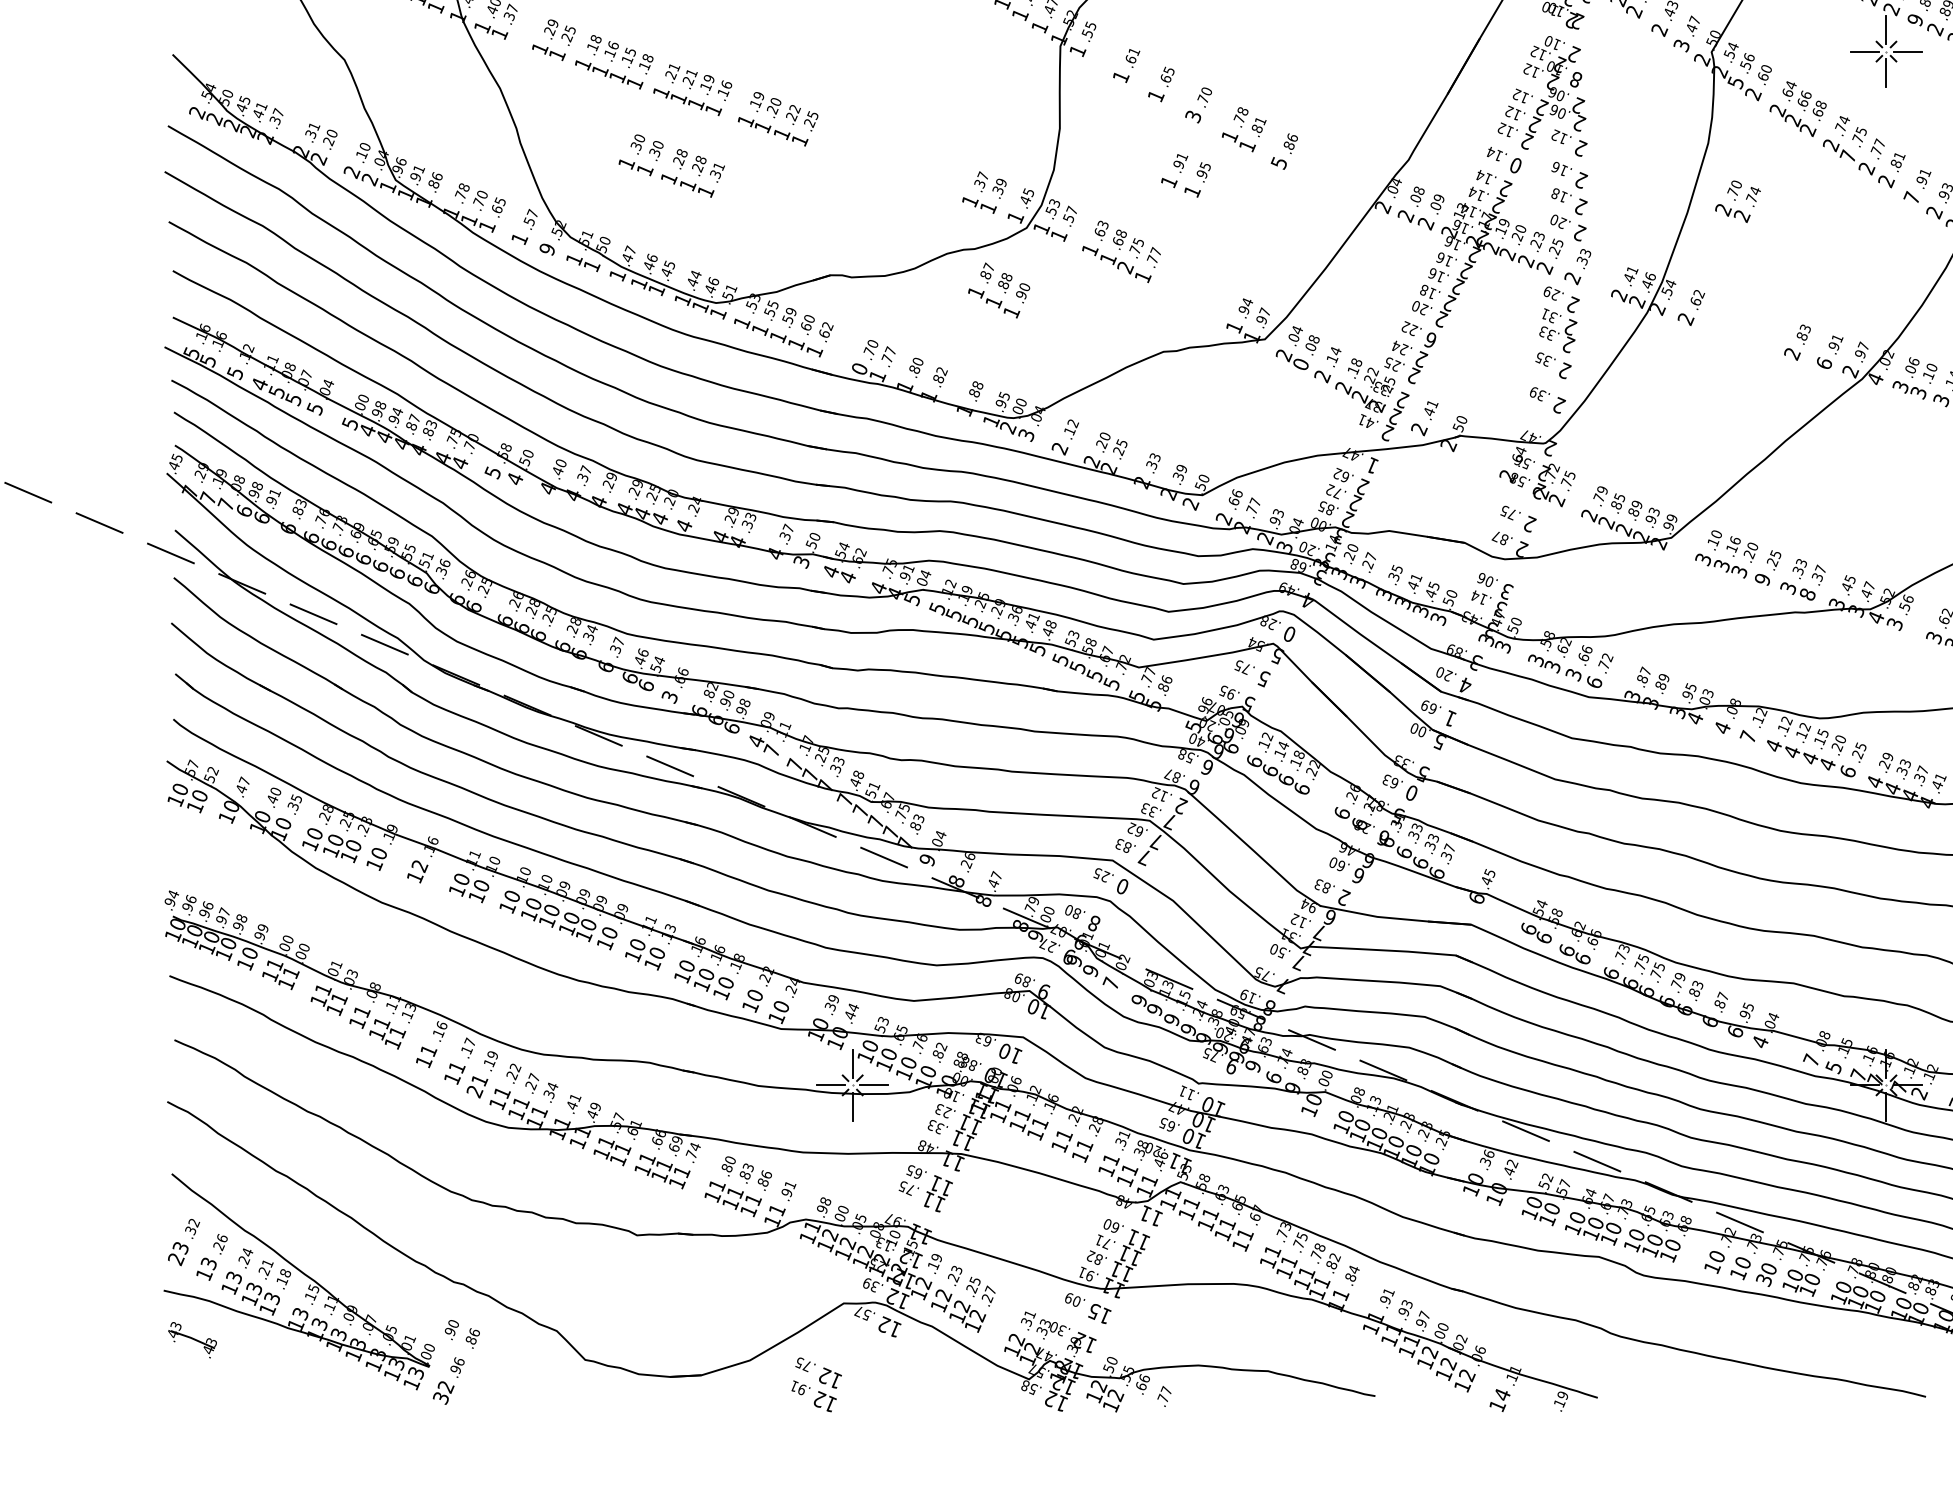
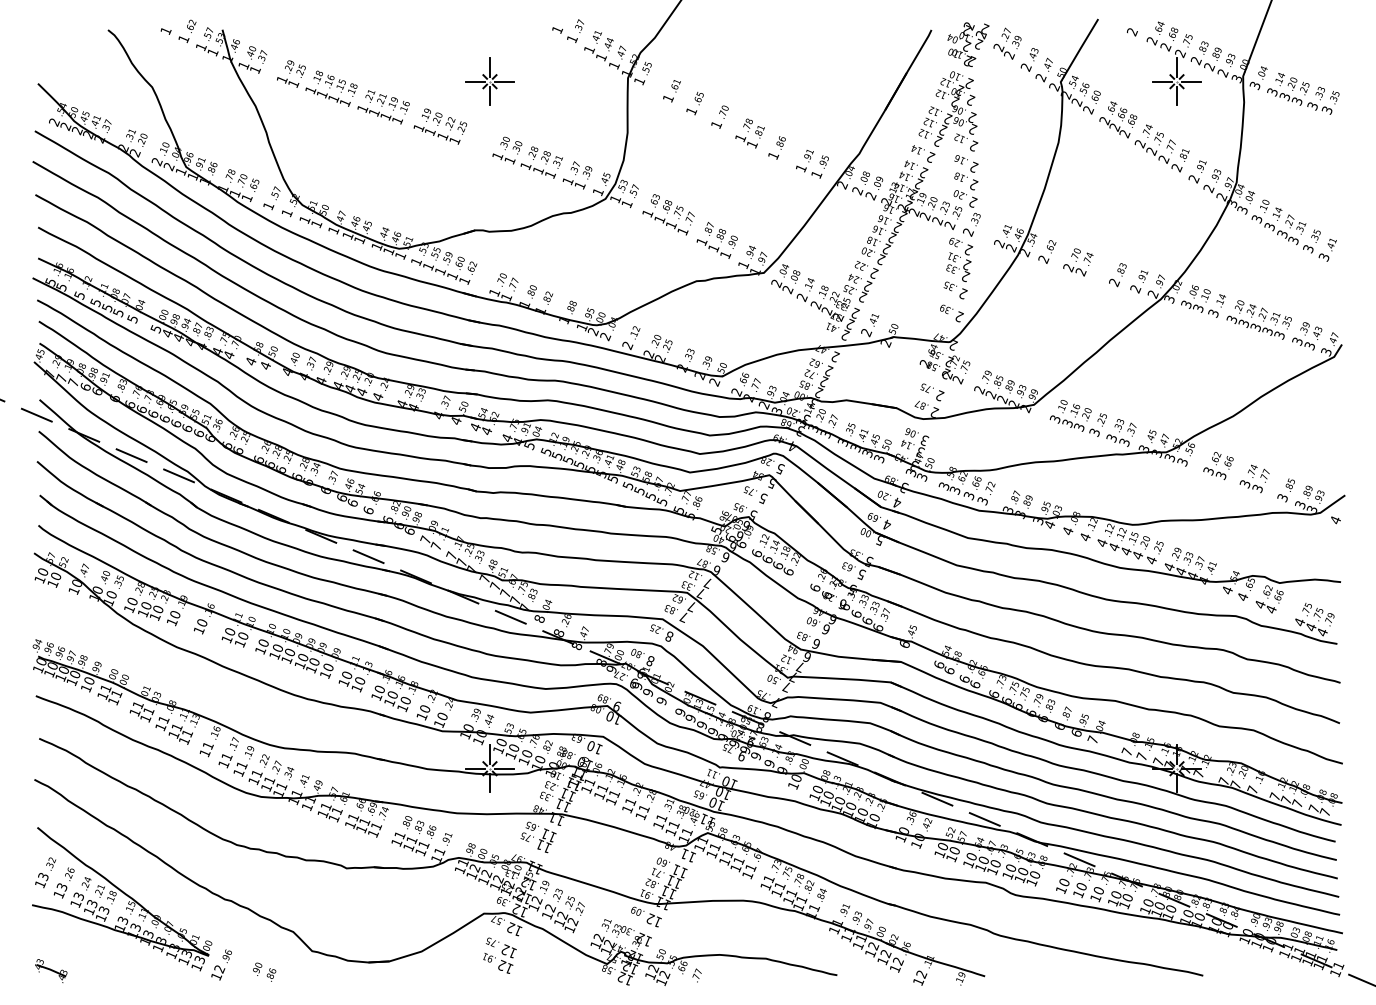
text: (1914, 21) -> (1195, 61), 9 -> 2
text: (1681, 45) -> (1040, 77), 3 -> 2
part: (852, 51) -> (489, 81), added
text: (1575, 78) -> (970, 99), 8 -> 2
text: (1735, 81) -> (1076, 101), 5 -> 2
text: (1193, 117) -> (716, 125), 3 -> 1
text: (1848, 155) -> (1151, 150), 7 -> 2
text: (1279, 162) -> (773, 155), 5 -> 1
text: (1517, 164) -> (931, 156), 0 -> 2
text: (671, 165) -> (527, 157), moved
text: (1186, 176) -> (812, 164), moved
text: (1911, 197) -> (1193, 178), 7 -> 2
text: (1738, 201) -> (1078, 262), moved
text: (546, 249) -> (286, 213), 9 -> 1
text: (1124, 267) -> (670, 225), 2 -> 1
text: (997, 290) -> (716, 240), moved
text: (1429, 340) -> (873, 273), 6 -> 2
text: (1824, 362) -> (1135, 288), 6 -> 2
text: (1300, 365) -> (787, 290), 0 -> 2
text: (859, 368) -> (494, 292), 0 -> 1
text: (1875, 379) -> (1169, 299), 4 -> 3
text: (259, 383) -> (95, 302), 4 -> 5
text: (1026, 434) -> (605, 336), 3 -> 2
text: (1372, 465) -> (835, 356), 1 -> 2
text: (492, 472) -> (250, 361), 5 -> 4
text: (800, 562) -> (455, 421), 3 -> 4
text: (1762, 579) -> (1094, 432), 9 -> 3
text: (1807, 594) -> (1124, 442), 8 -> 3
text: (1875, 618) -> (1169, 458), 4 -> 3
text: (1289, 635) -> (780, 469), 0 -> 5
text: (1593, 681) -> (982, 500), 6 -> 3
text: (669, 696) -> (368, 510), 3 -> 6
text: (1450, 717) -> (887, 524), 1 -> 4
text: (1747, 735) -> (1084, 536), 7 -> 4
text: (755, 740) -> (425, 539), 4 -> 7
text: (1848, 772) -> (1151, 560), 6 -> 4
text: (1411, 794) -> (861, 575), 0 -> 5
text: (1180, 805) -> (707, 582), 2 -> 7
text: (927, 860) -> (539, 619), 9 -> 8
text: (418, 866) -> (201, 623), 12 -> 10
text: (1122, 886) -> (669, 636), 0 -> 8
text: (1344, 896) -> (816, 643), 2 -> 6
text: (1110, 982) -> (661, 700), 7 -> 9
text: (1759, 1041) -> (1092, 739), 4 -> 7
text: (1833, 1066) -> (1141, 756), 5 -> 7
text: (1273, 1077) -> (769, 763), 6 -> 9
text: (472, 1092) -> (237, 773), 21 -> 11
text: (1918, 1094) -> (1198, 774), 2 -> 7
text: (174, 1259) -> (39, 884), 23 -> 13
text: (1763, 1280) -> (1095, 898), 30 -> 10
text: (1094, 1310) -> (650, 918), 15 -> 12
text: (462, 1333) -> (264, 971), moved
part: (192, 1339) -> (51, 970), moved
text: (815, 1384) -> (499, 955), moved
text: (1502, 1394) -> (921, 974), 14 -> 12
text: (441, 1398) -> (216, 976), 32 -> 12

